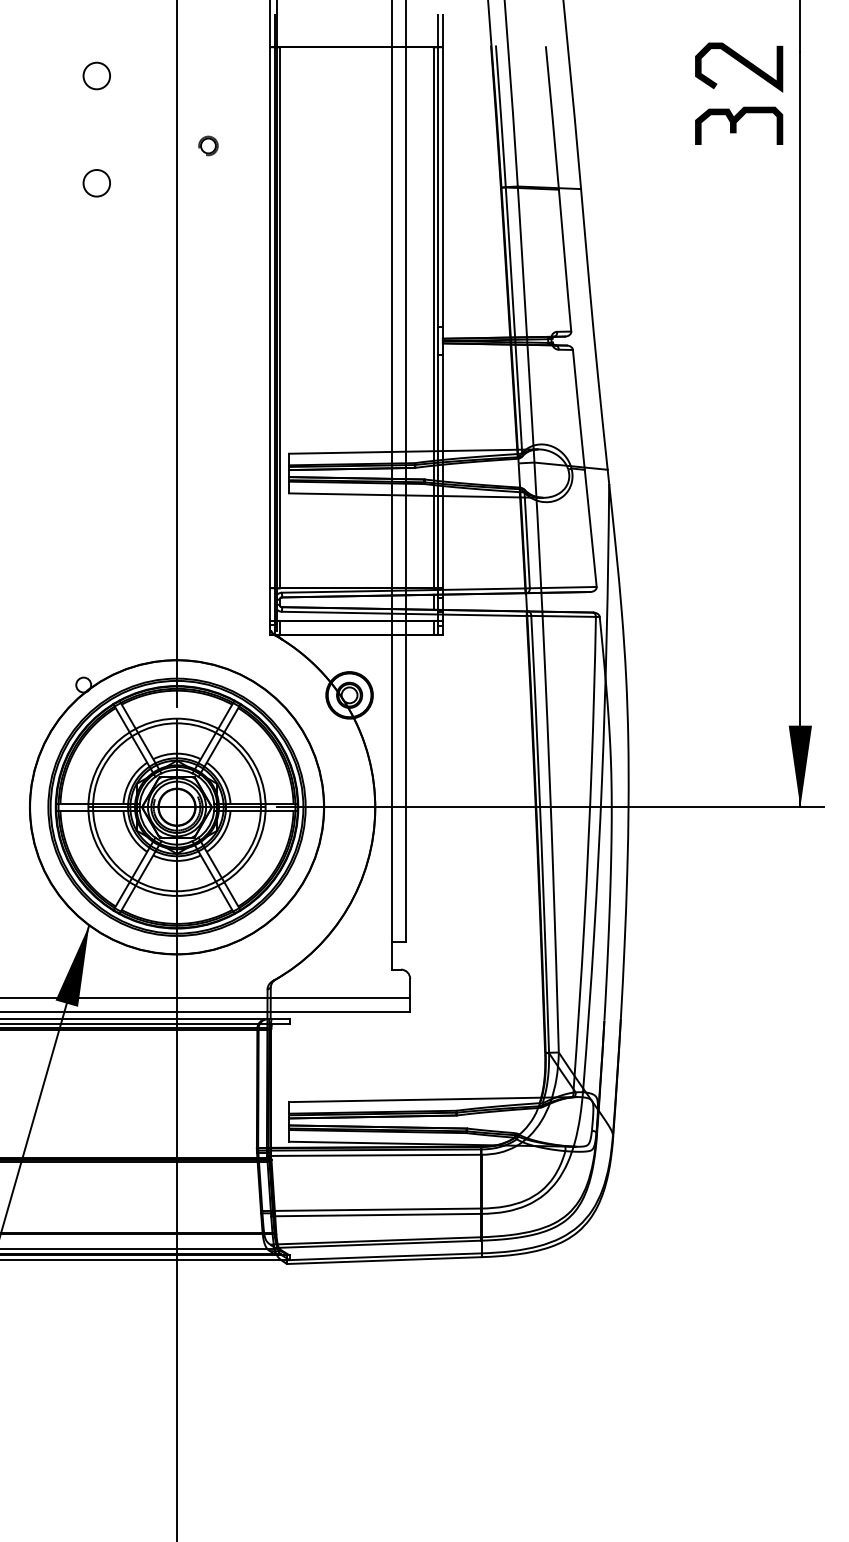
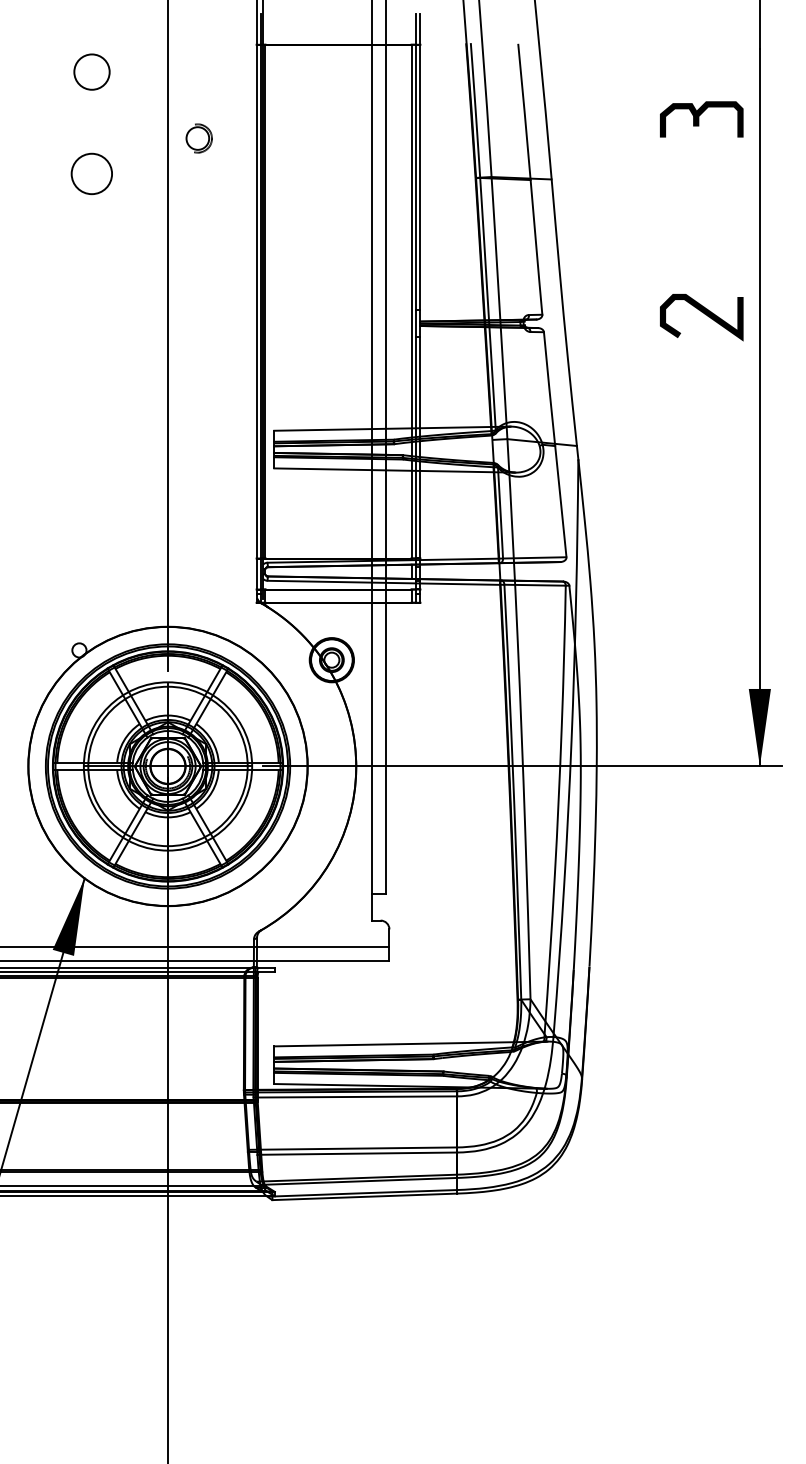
curve: (742, 64) -> (704, 314), moved
circle: (96, 75) -> (91, 71), size x1.4
part: (208, 145) -> (197, 138), size x1.6
circle: (96, 183) -> (91, 174), size x1.6

